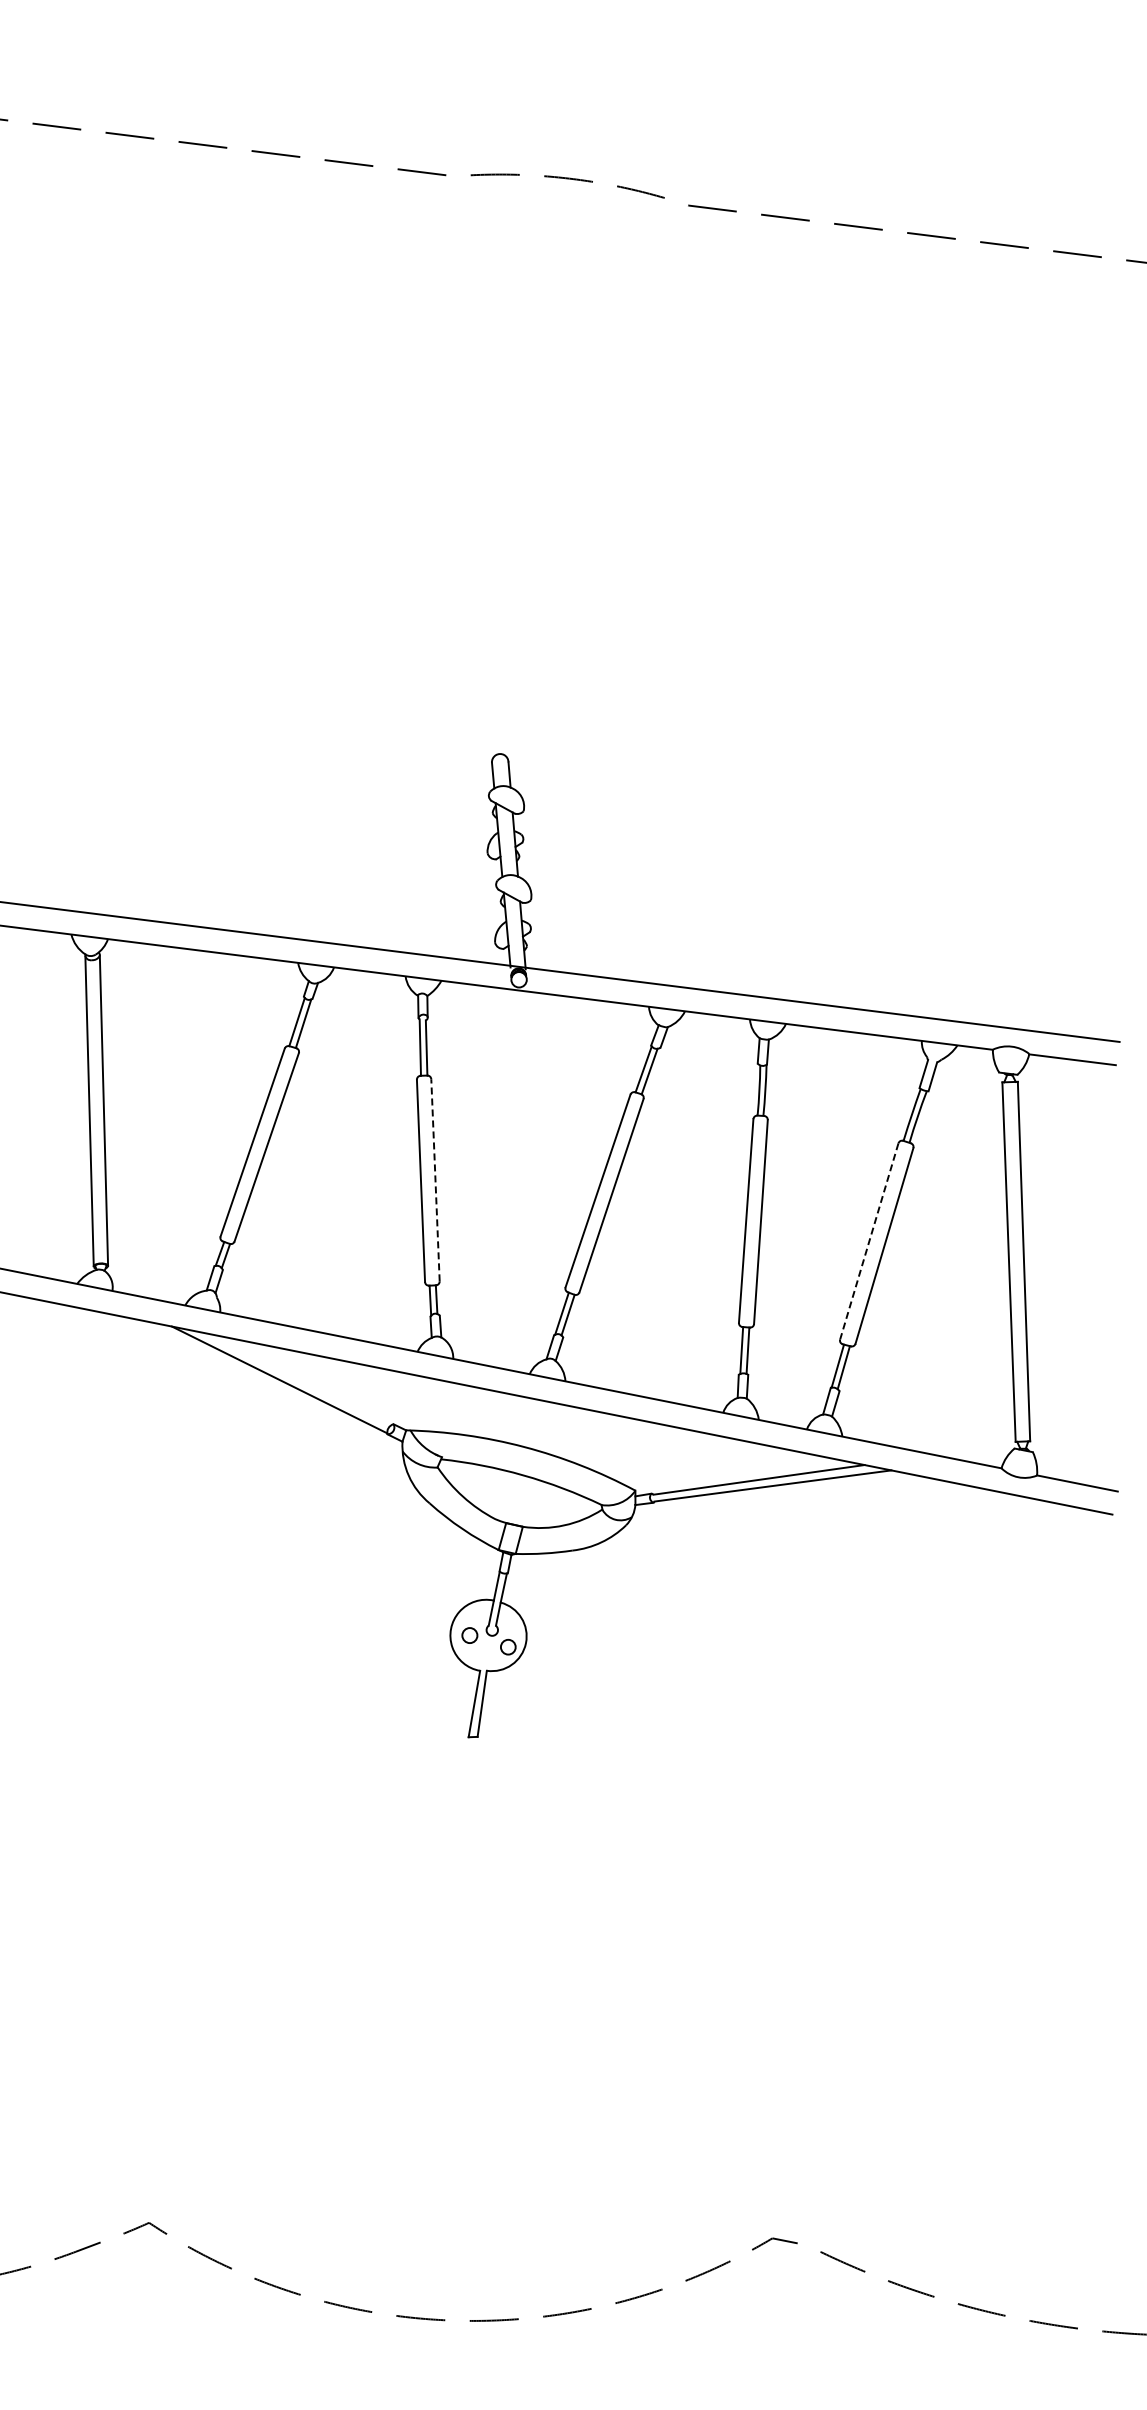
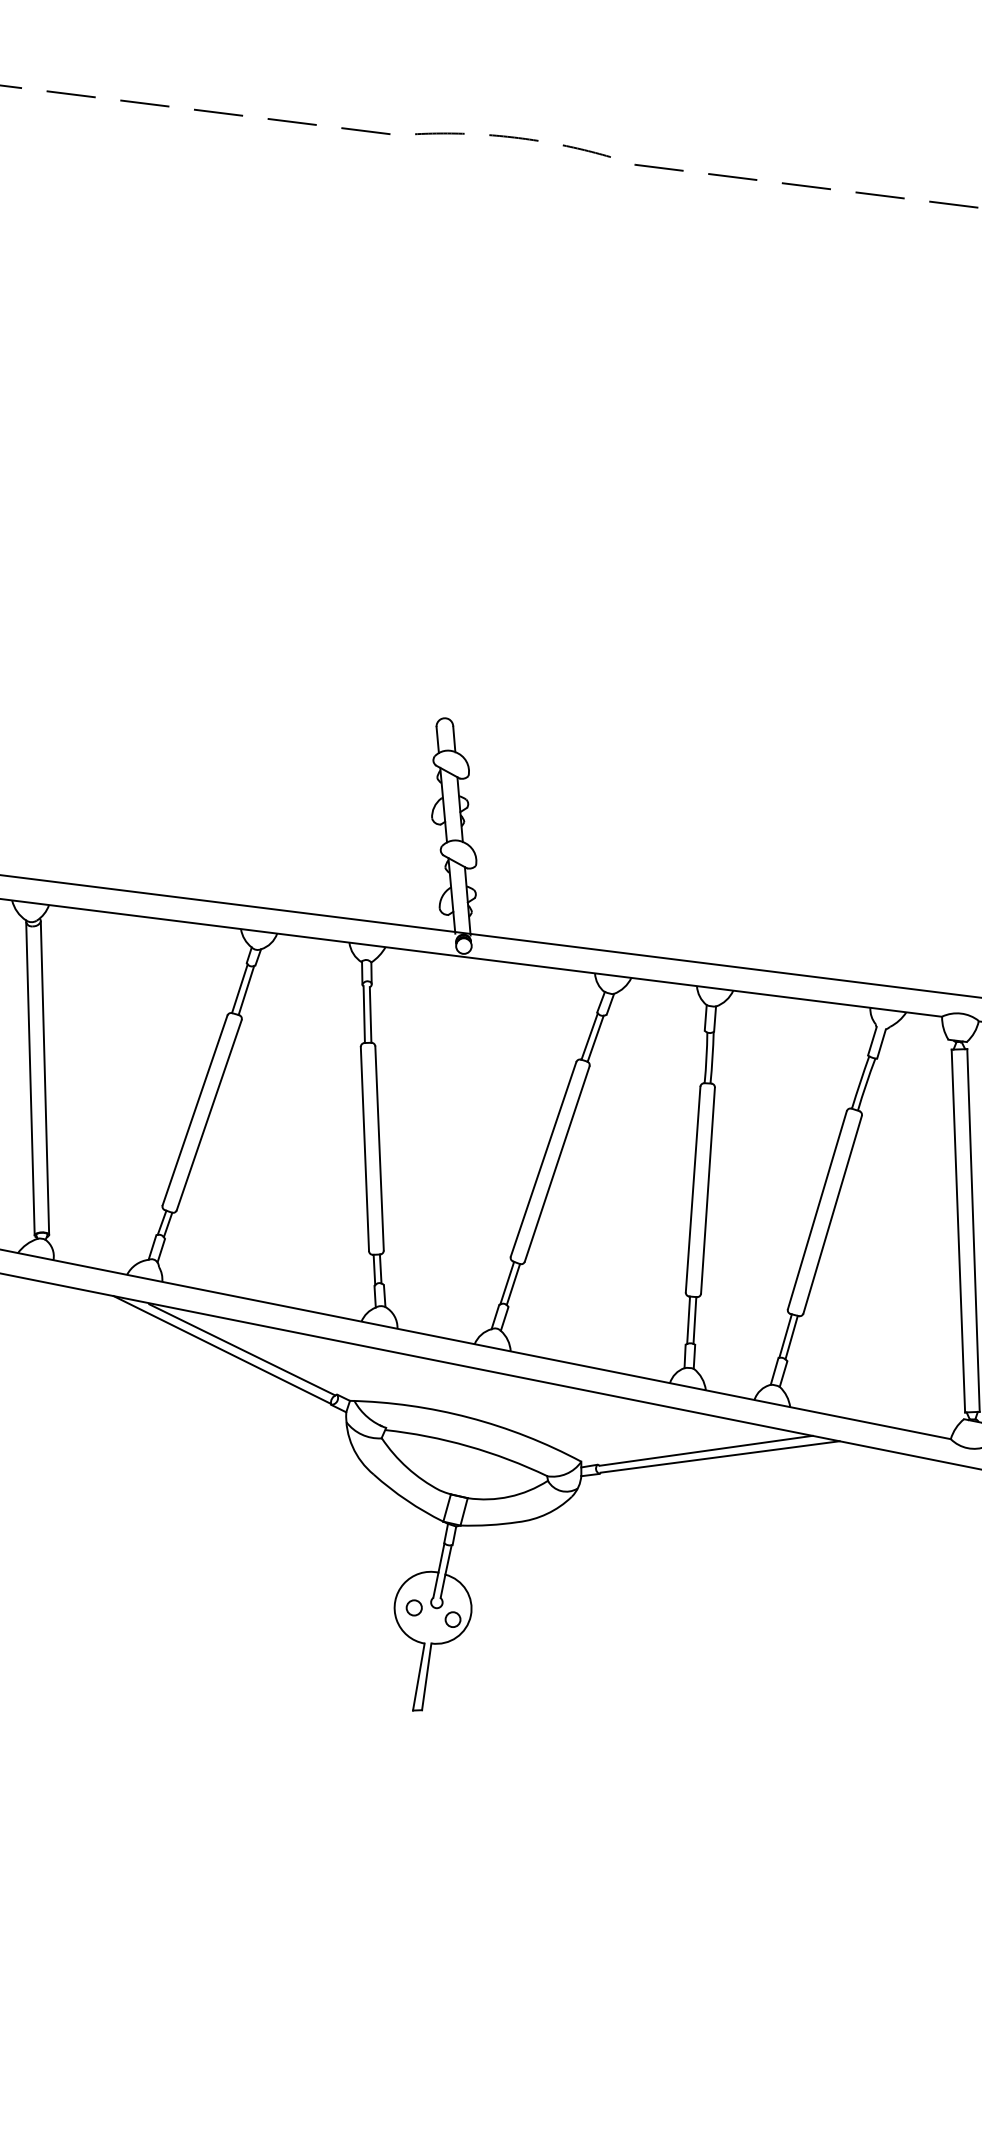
line: (435, 1179) -> (379, 1147), dashed -> solid
line: (869, 1241) -> (817, 1210), dashed -> solid
line: (299, 1379) -> (242, 1349), added

